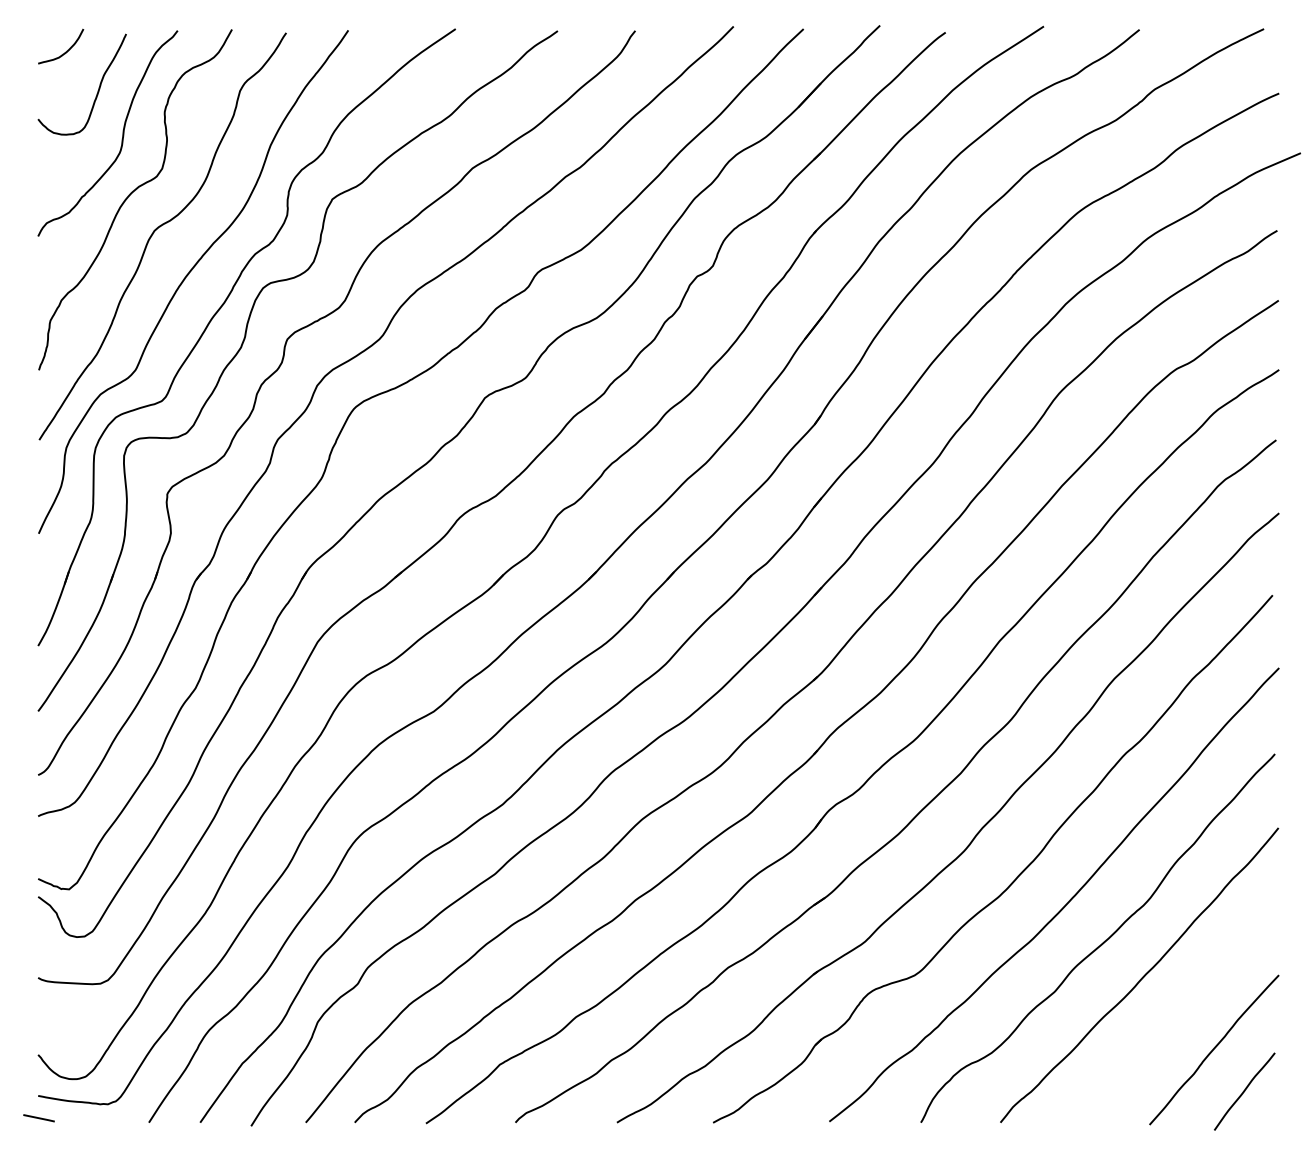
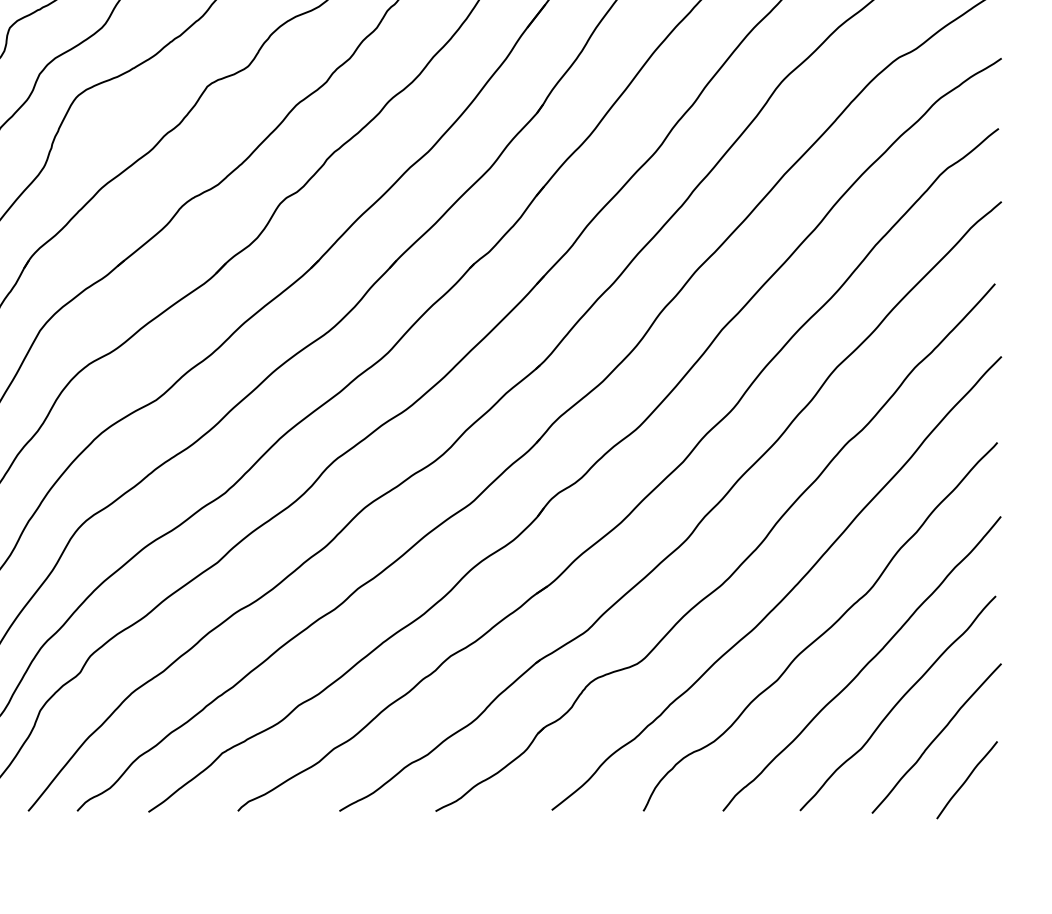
curve: (1175, 1014) -> (897, 703), added

